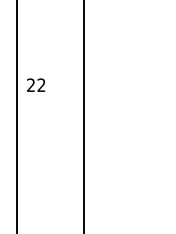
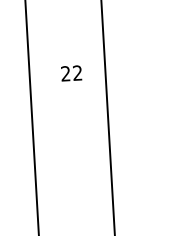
text: (36, 84) -> (71, 72), moved

